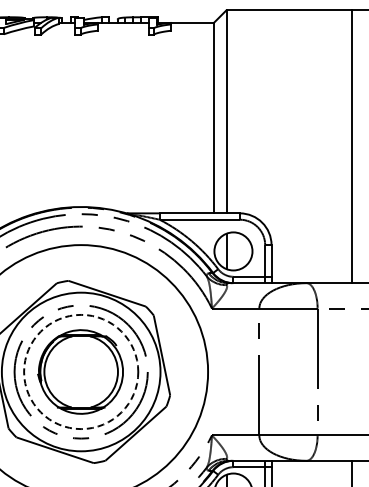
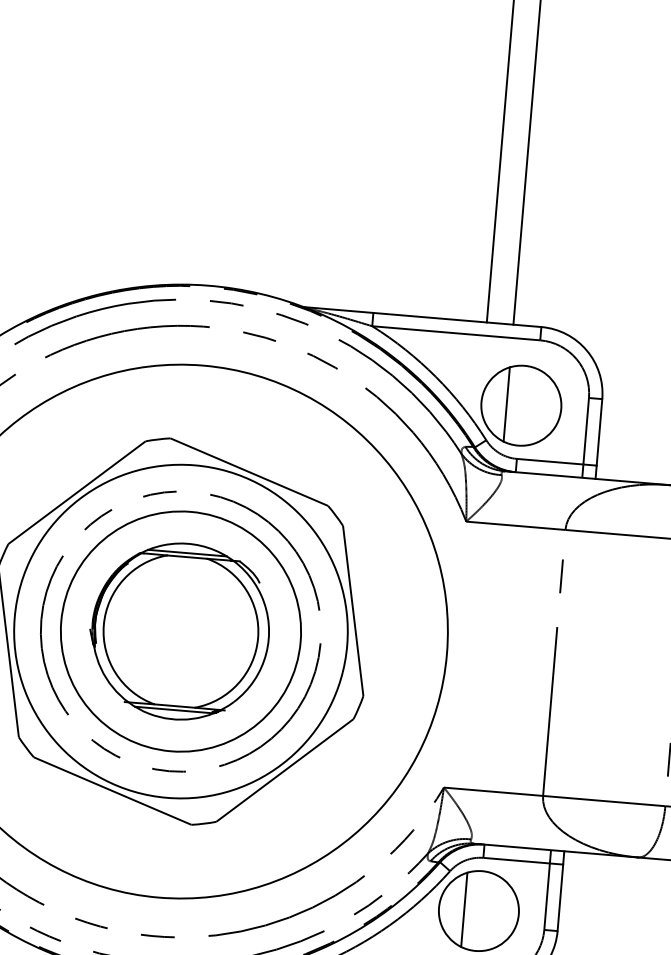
circle: (81, 371) -> (181, 630), dashed -> solid

